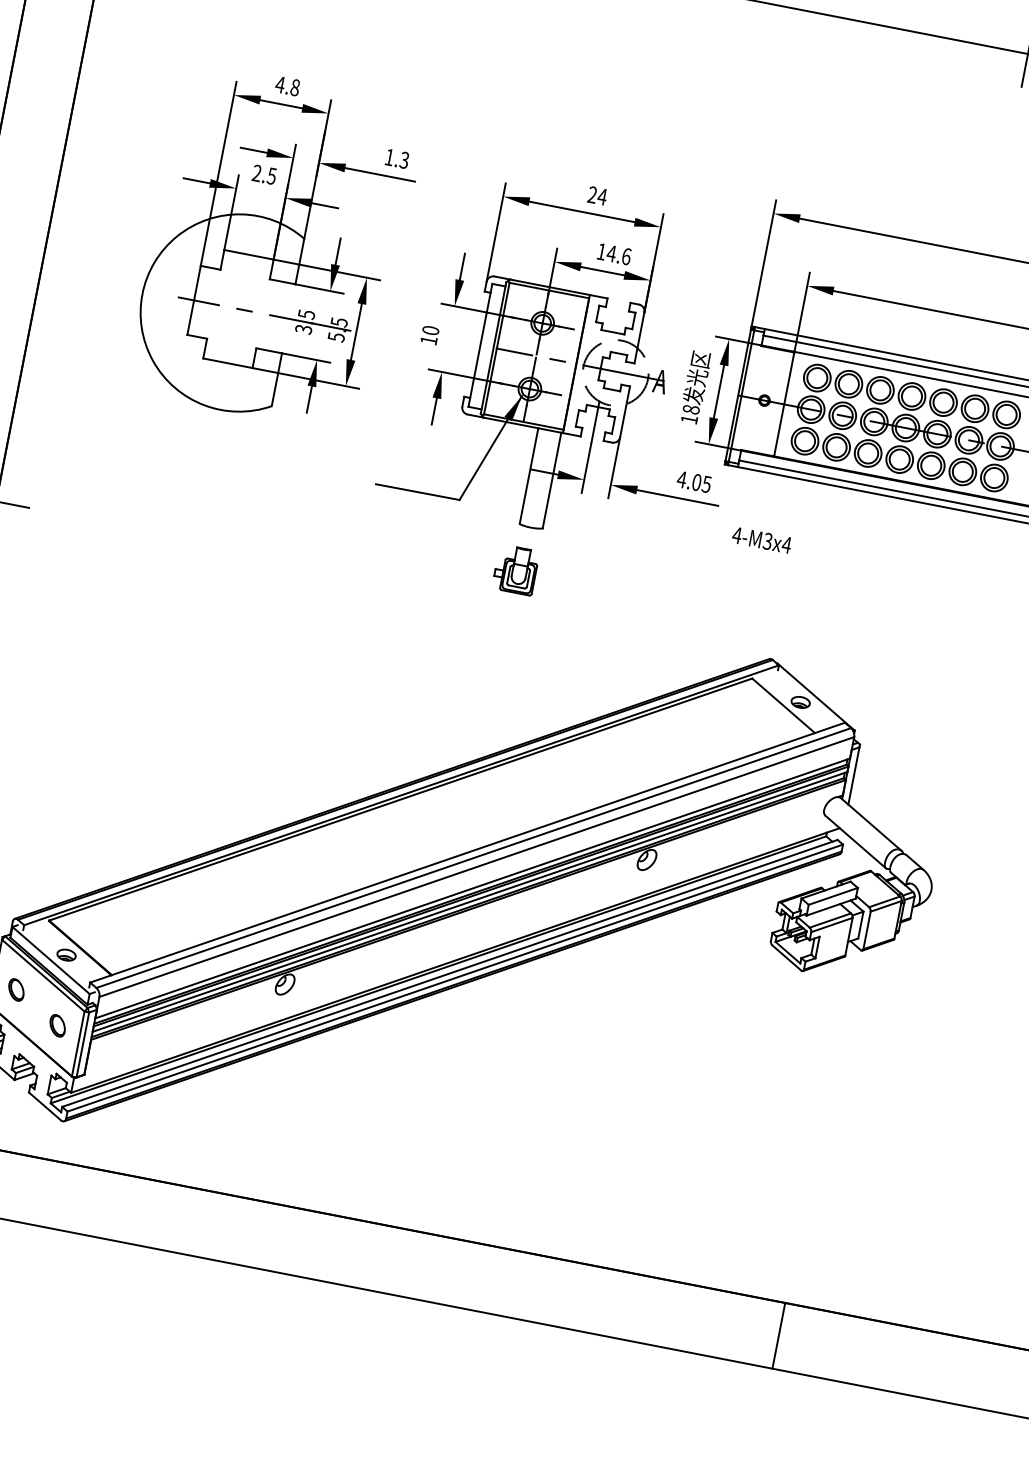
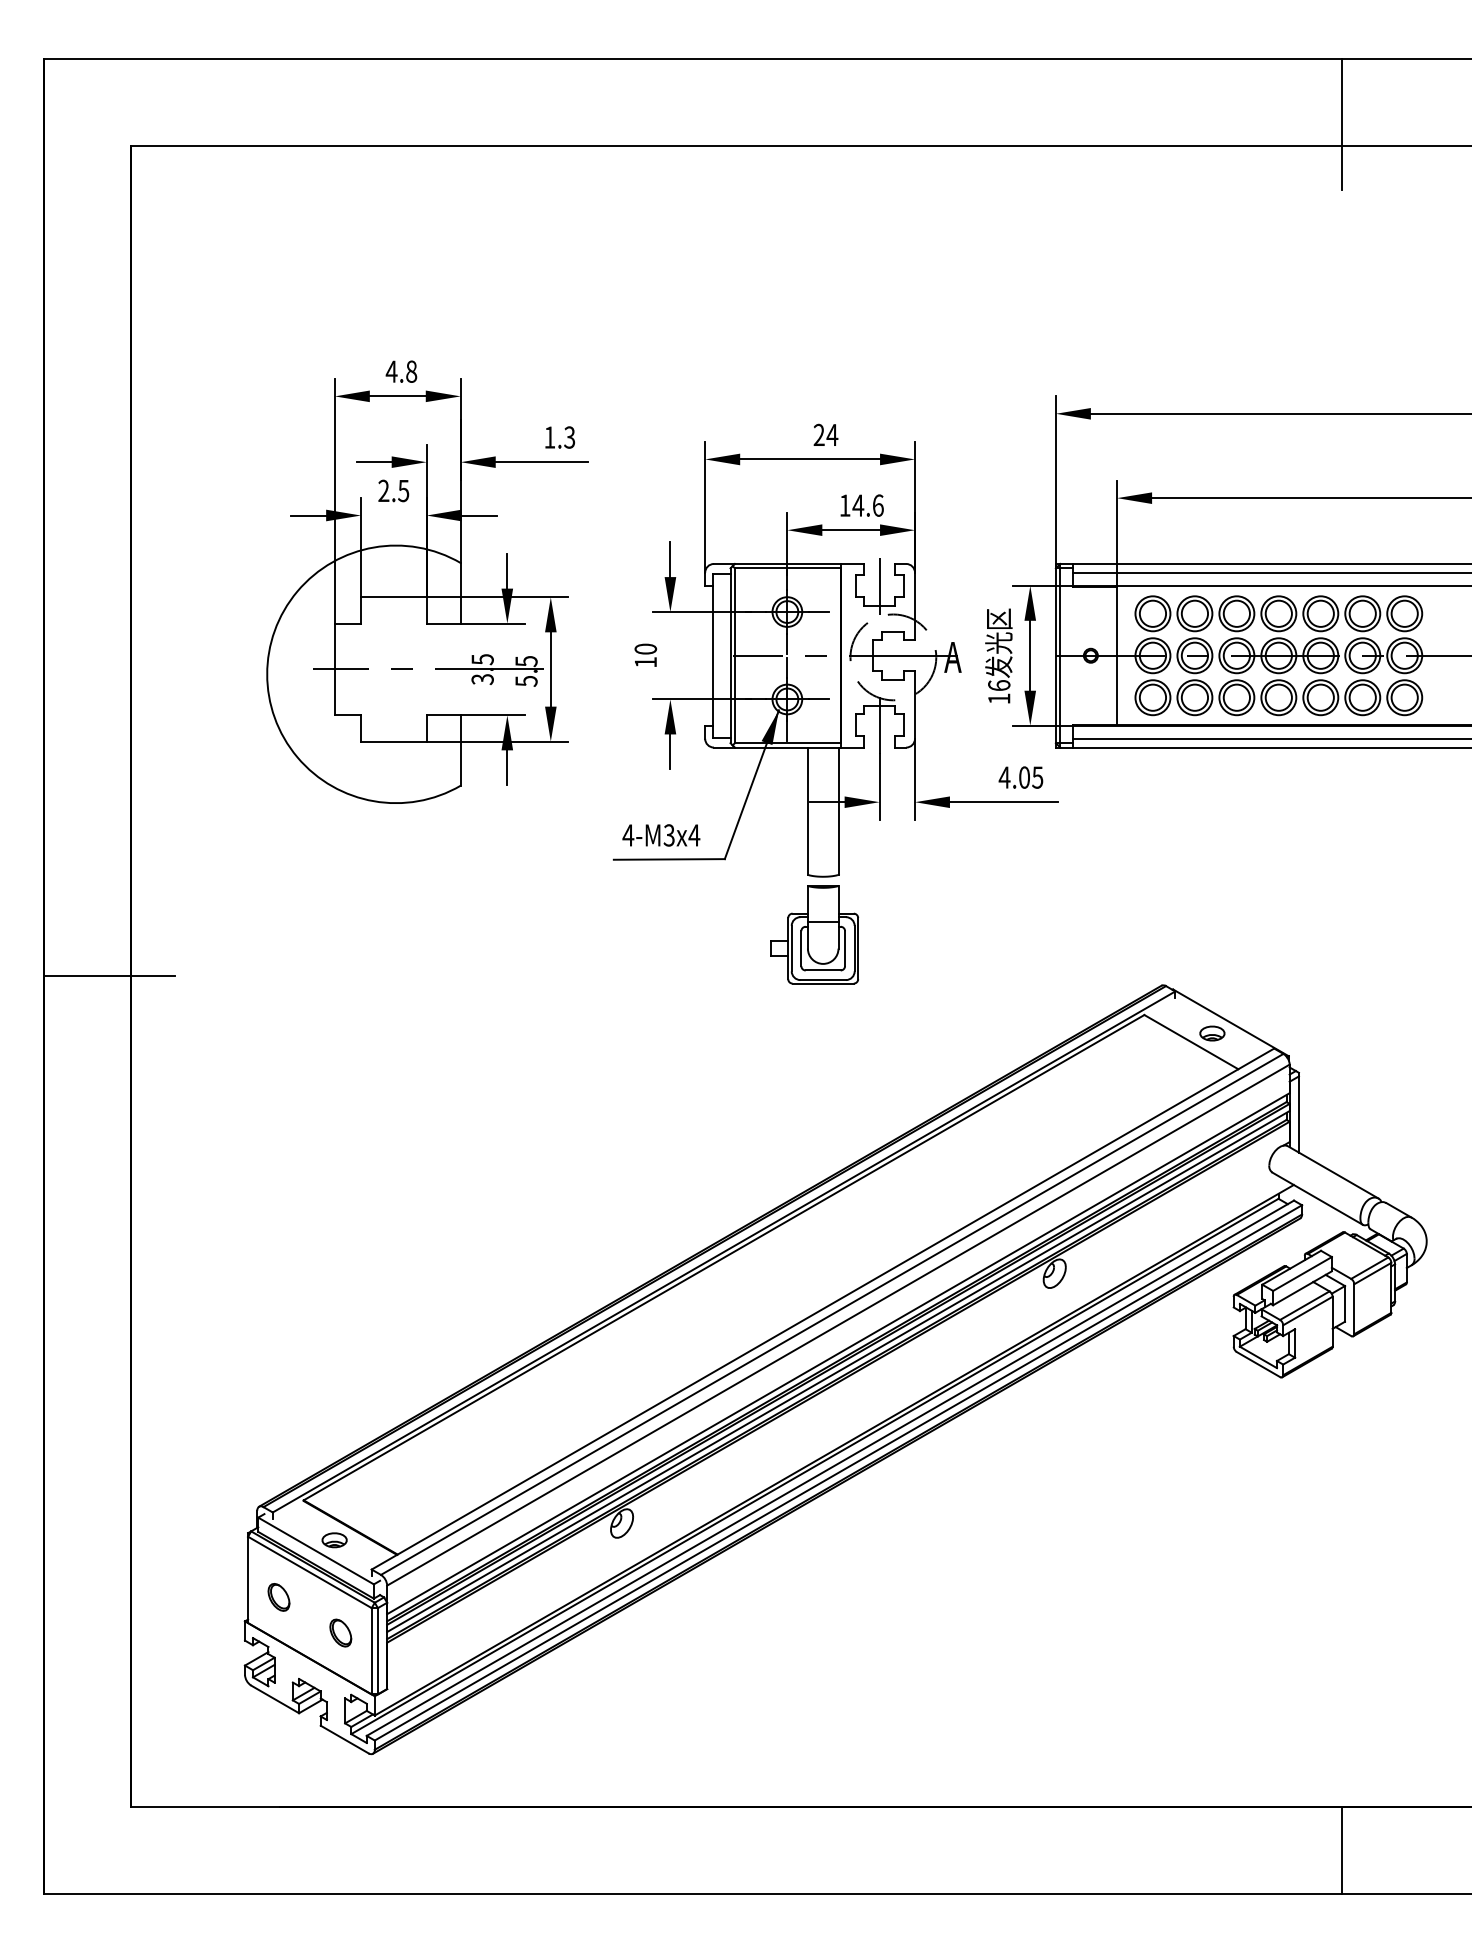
line: (615, 316) -> (879, 585), added
text: (691, 409) -> (999, 685), 18 -> 16
text: (762, 540) -> (661, 835), moved
part: (515, 569) -> (814, 934), size x1.67

